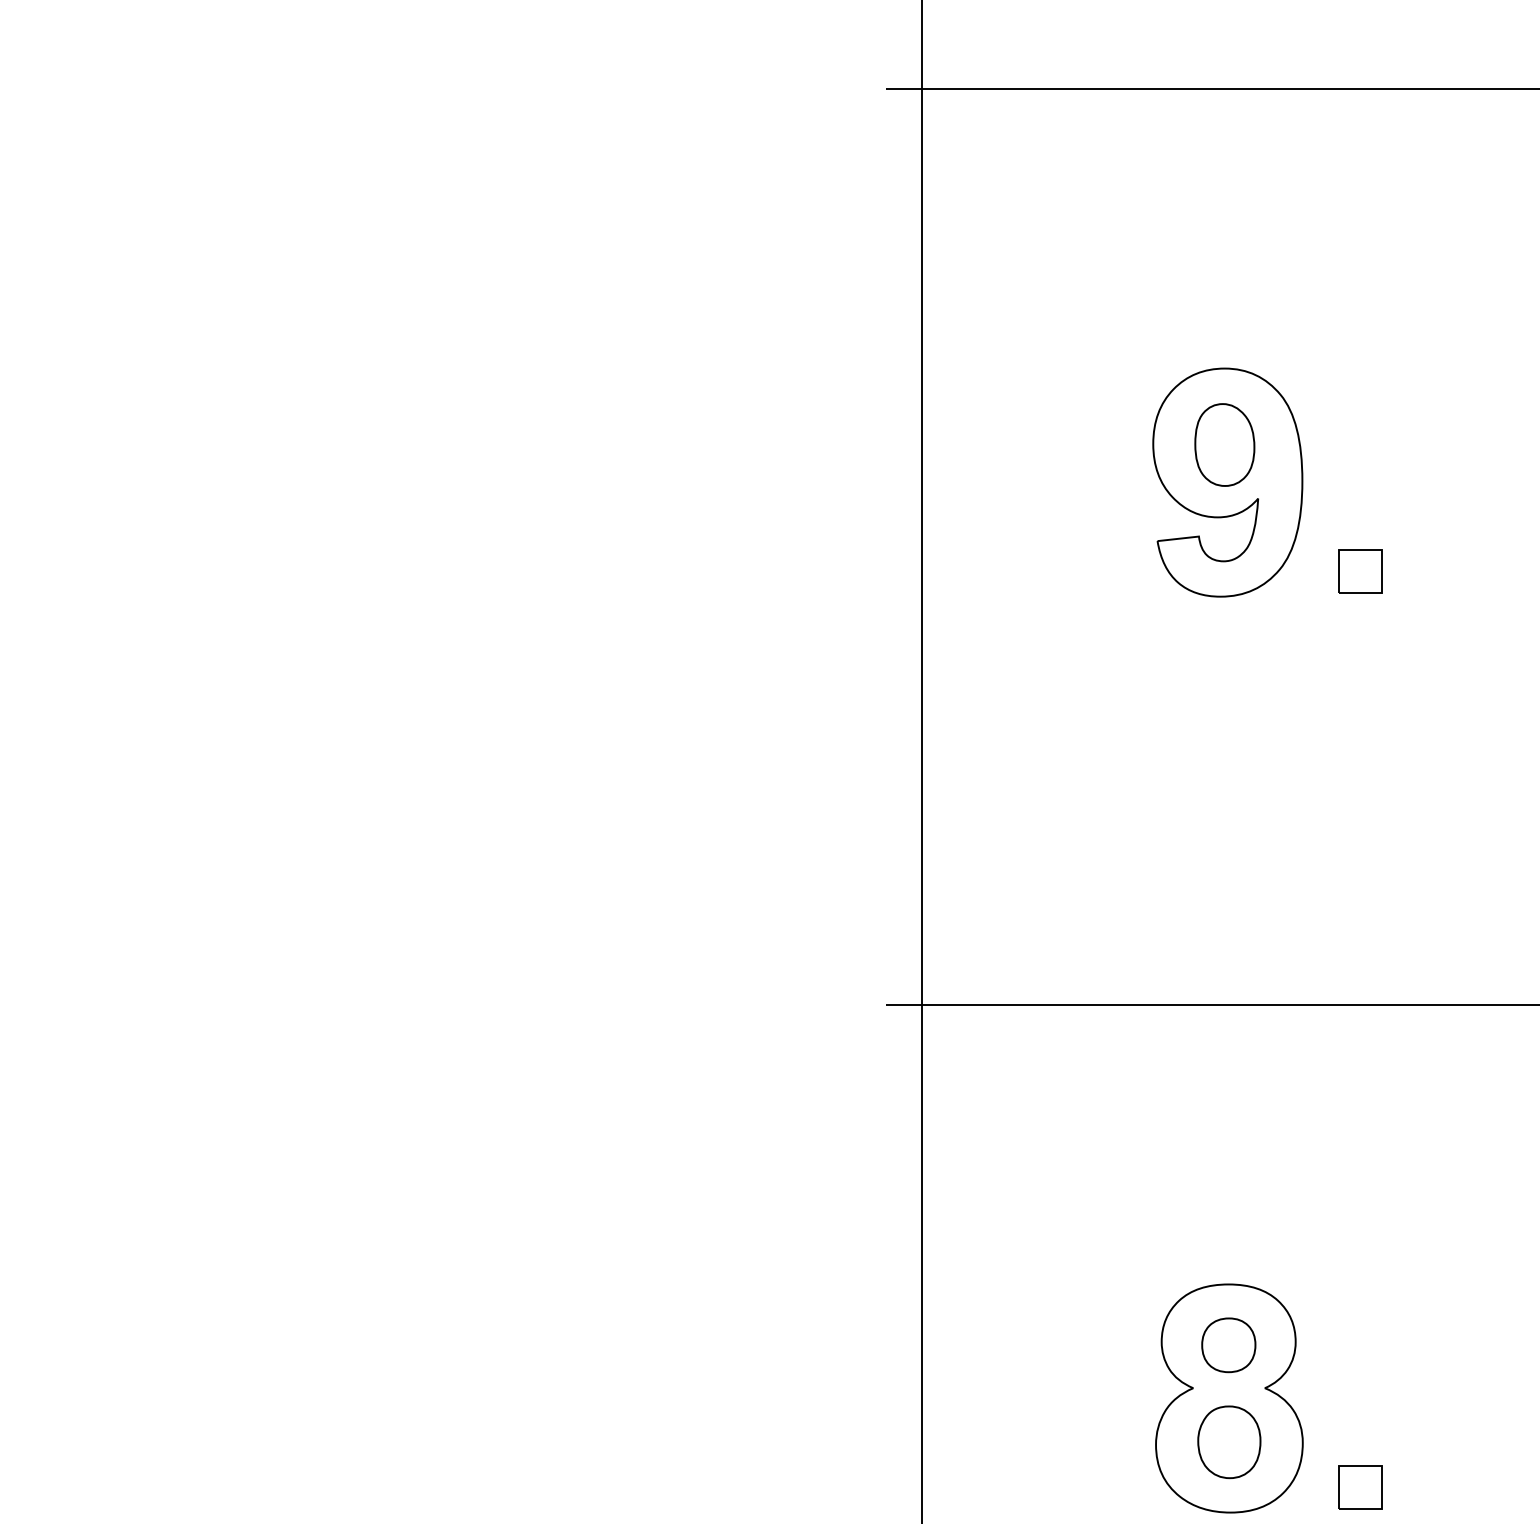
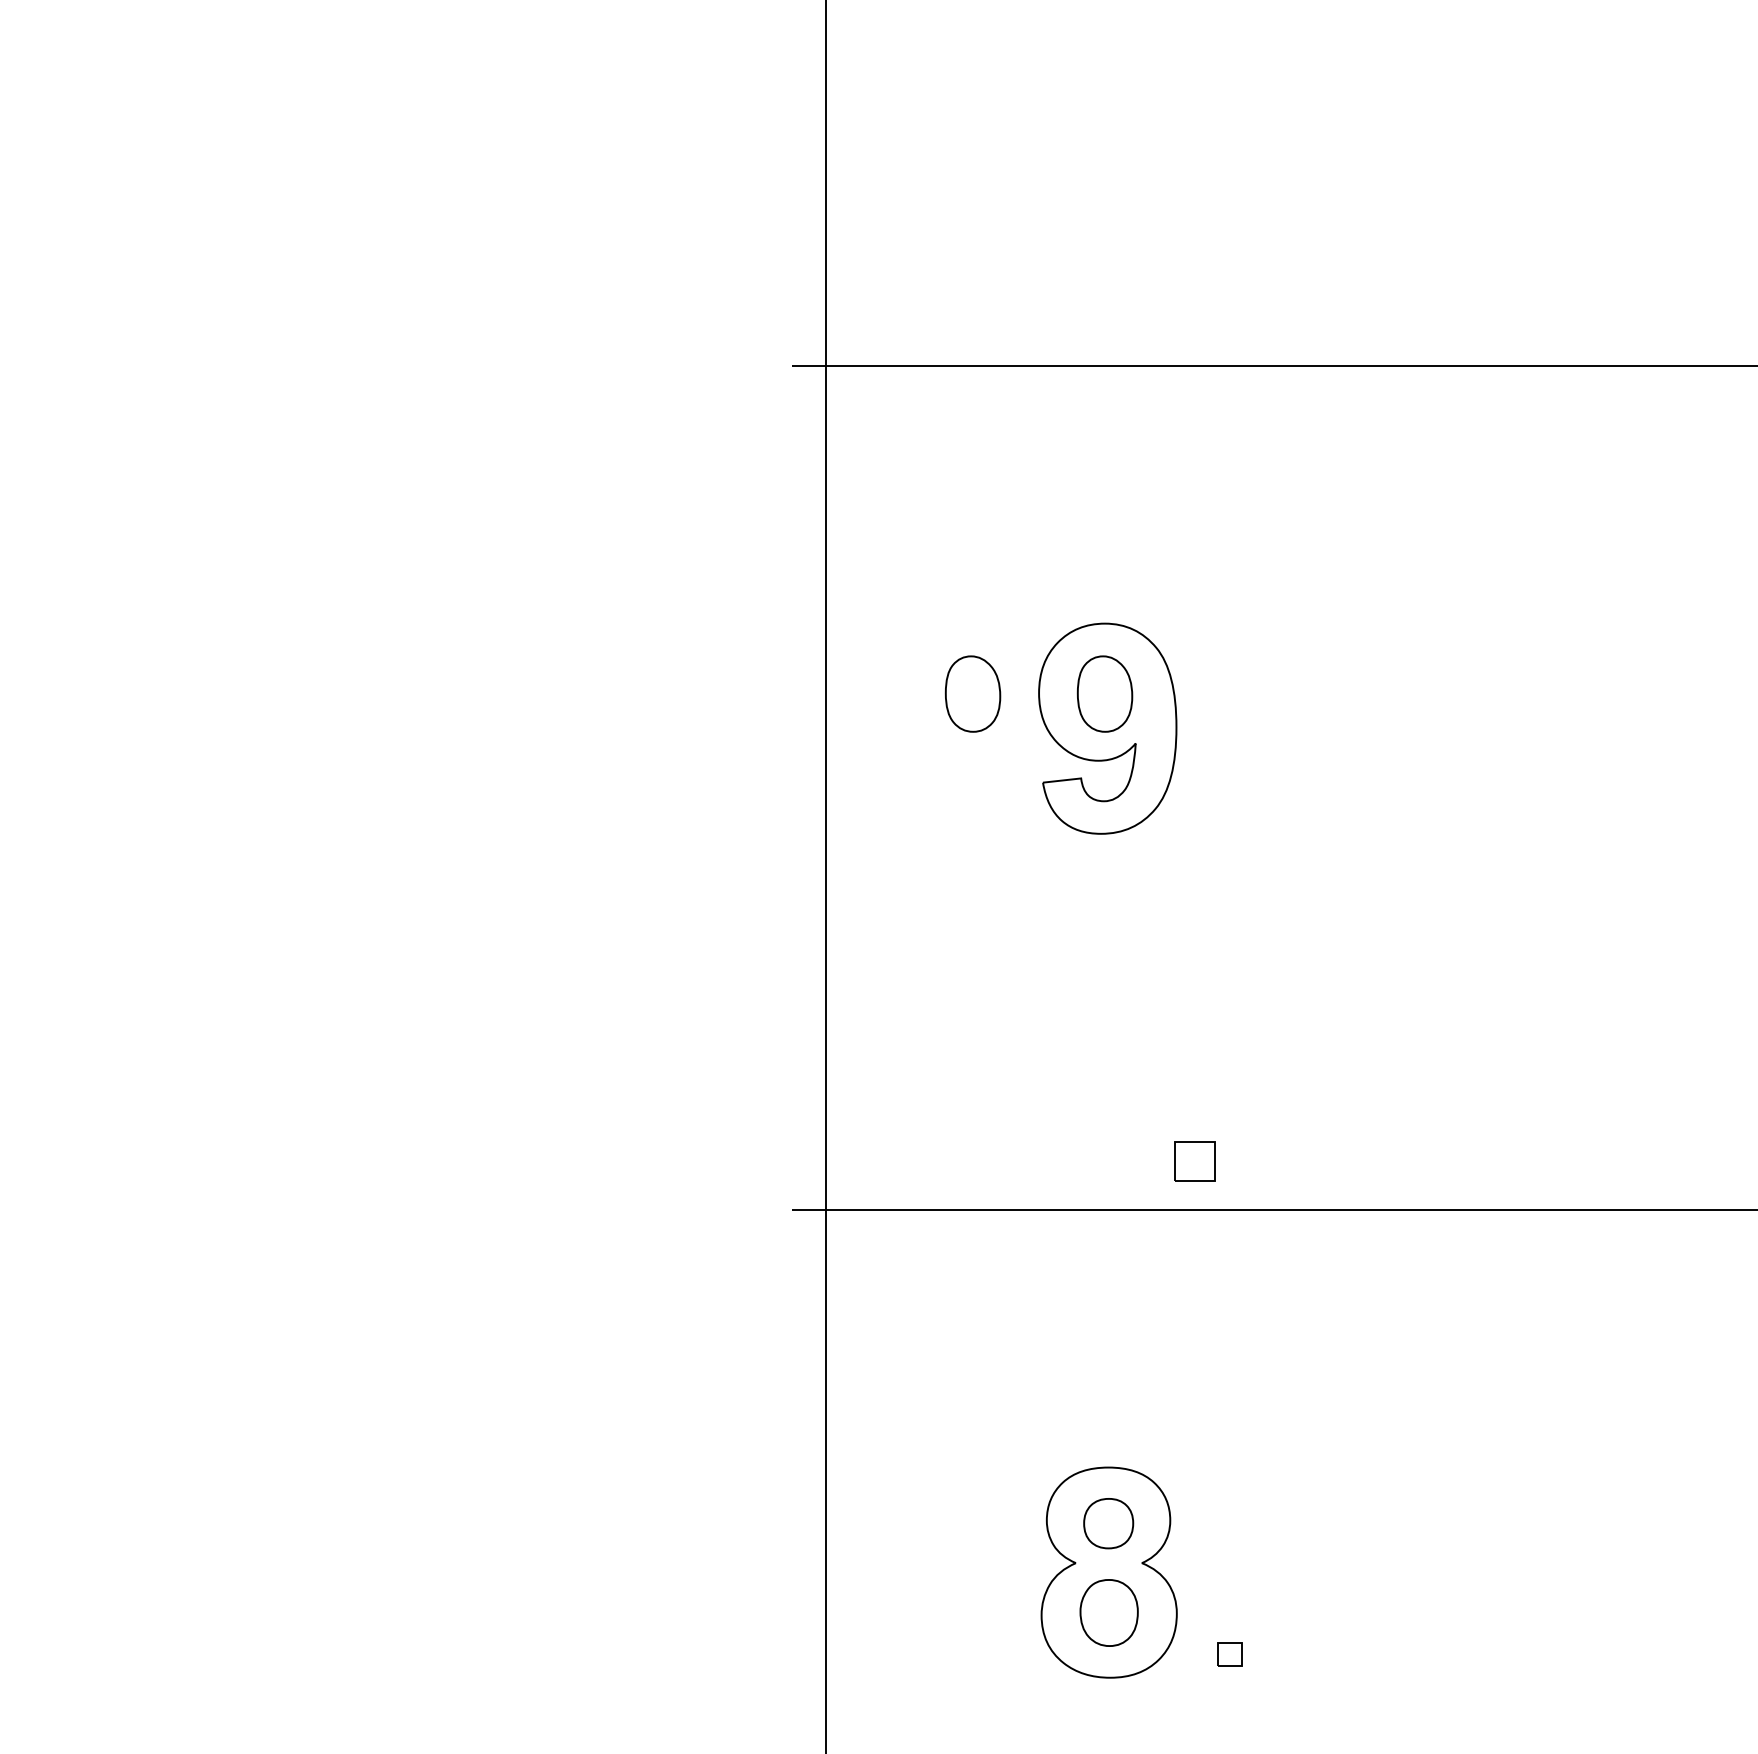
part: (1081, 444) -> (972, 693), added
part: (1359, 571) -> (1194, 1161), moved
part: (1359, 1487) -> (1229, 1654), size x0.6

